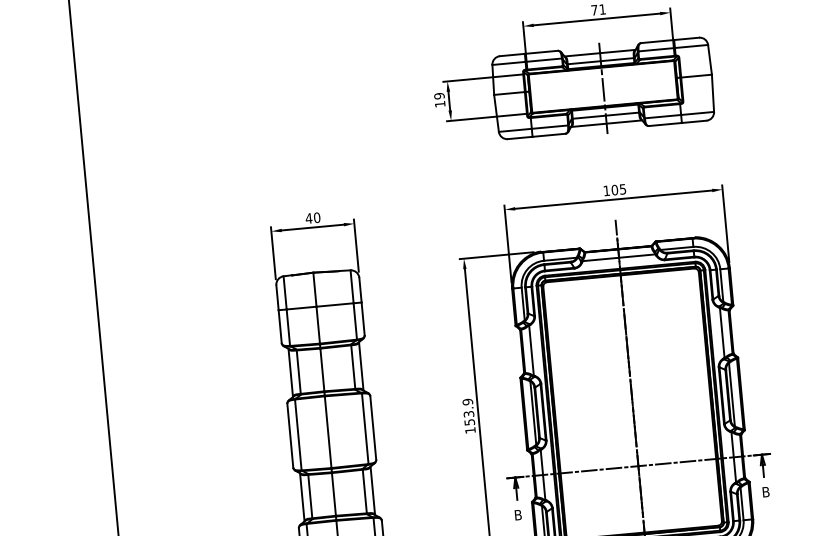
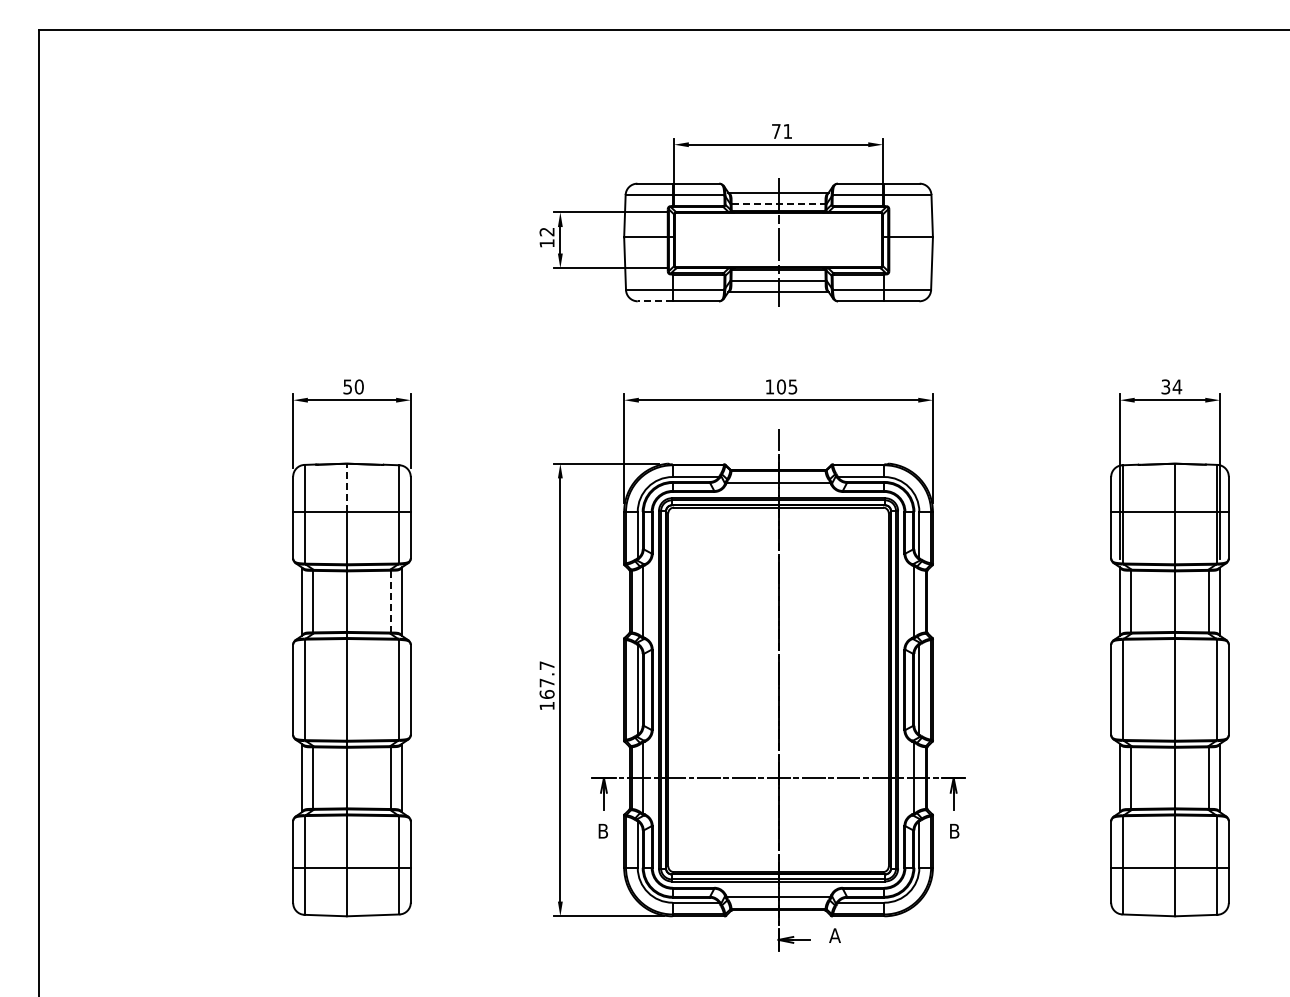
line: (600, 60) -> (778, 203), solid -> dashed
text: (438, 95) -> (546, 231), 19 -> 12
line: (519, 138) -> (654, 301), solid -> dashed
text: (308, 218) -> (347, 386), 40 -> 50
line: (314, 289) -> (346, 487), solid -> dashed
line: (353, 367) -> (390, 601), solid -> dashed
text: (468, 411) -> (546, 679), 153.9 -> 167.7

